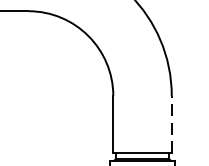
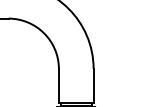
line: (171, 123) -> (93, 85), dashed -> solid

